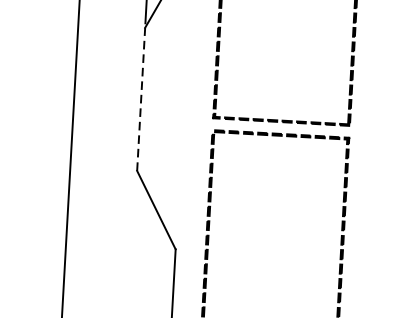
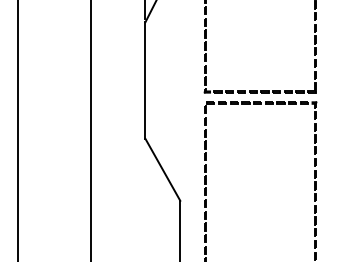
line: (141, 99) -> (145, 80), dashed -> solid

